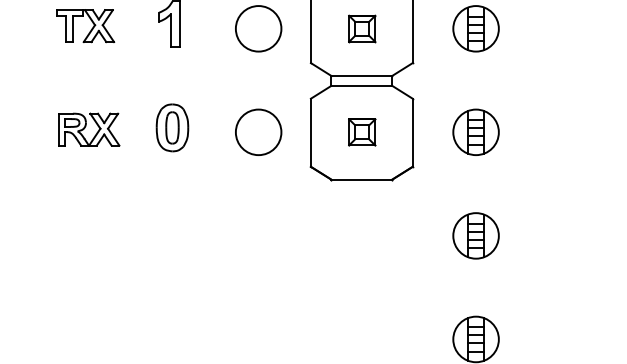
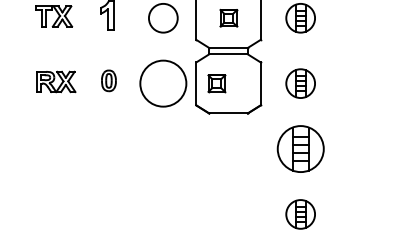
part: (171, 127) -> (108, 80), size x0.7
circle: (257, 132) -> (162, 83), size x1.6
part: (361, 132) -> (216, 83), moved
part: (475, 235) -> (300, 148), size x1.6

